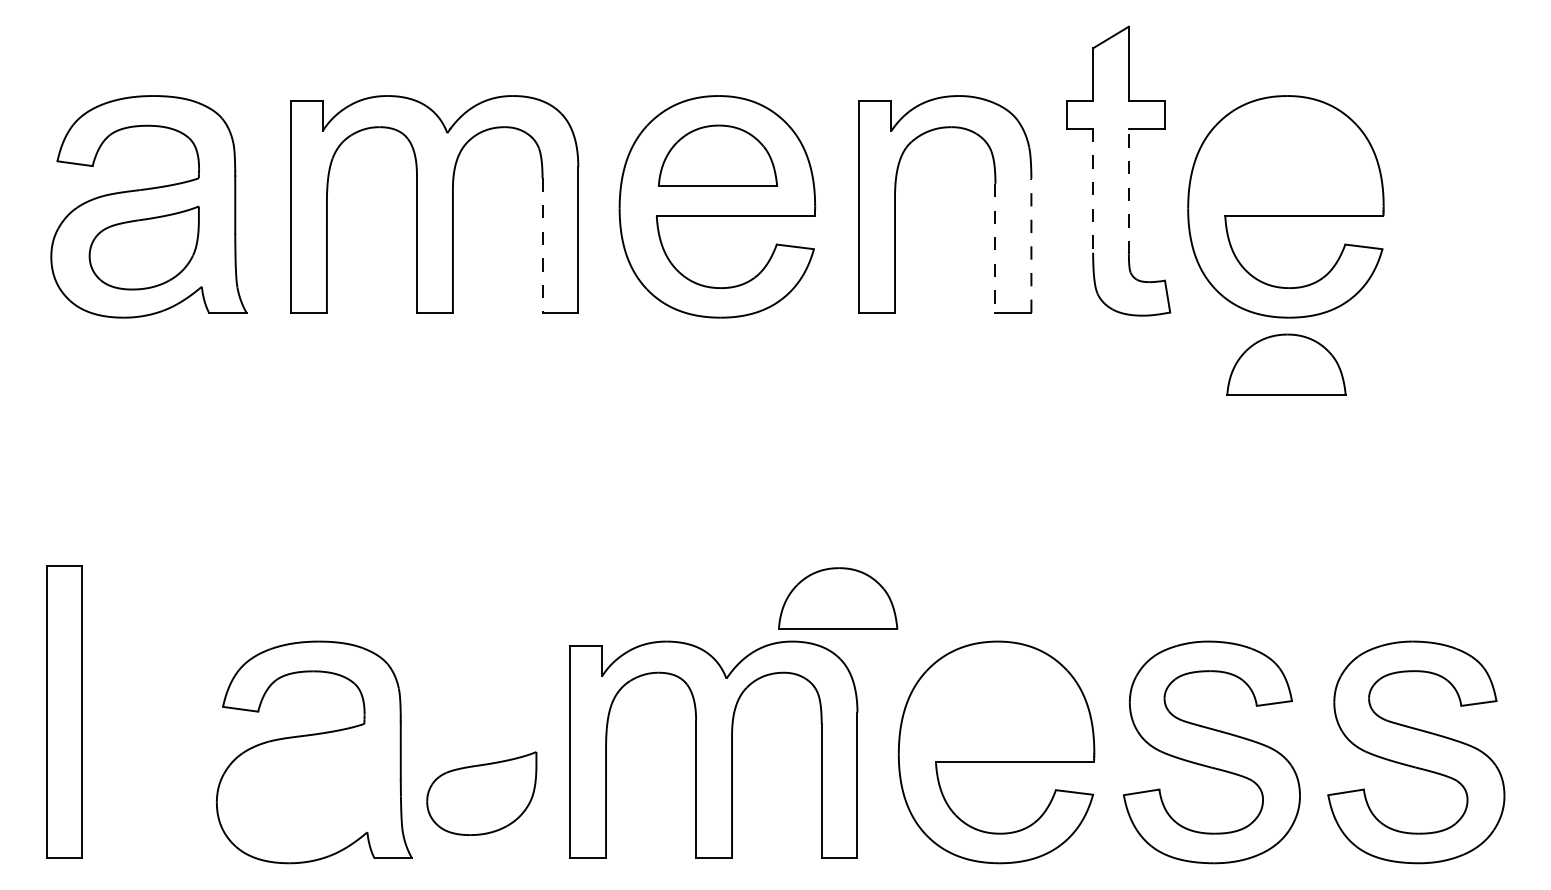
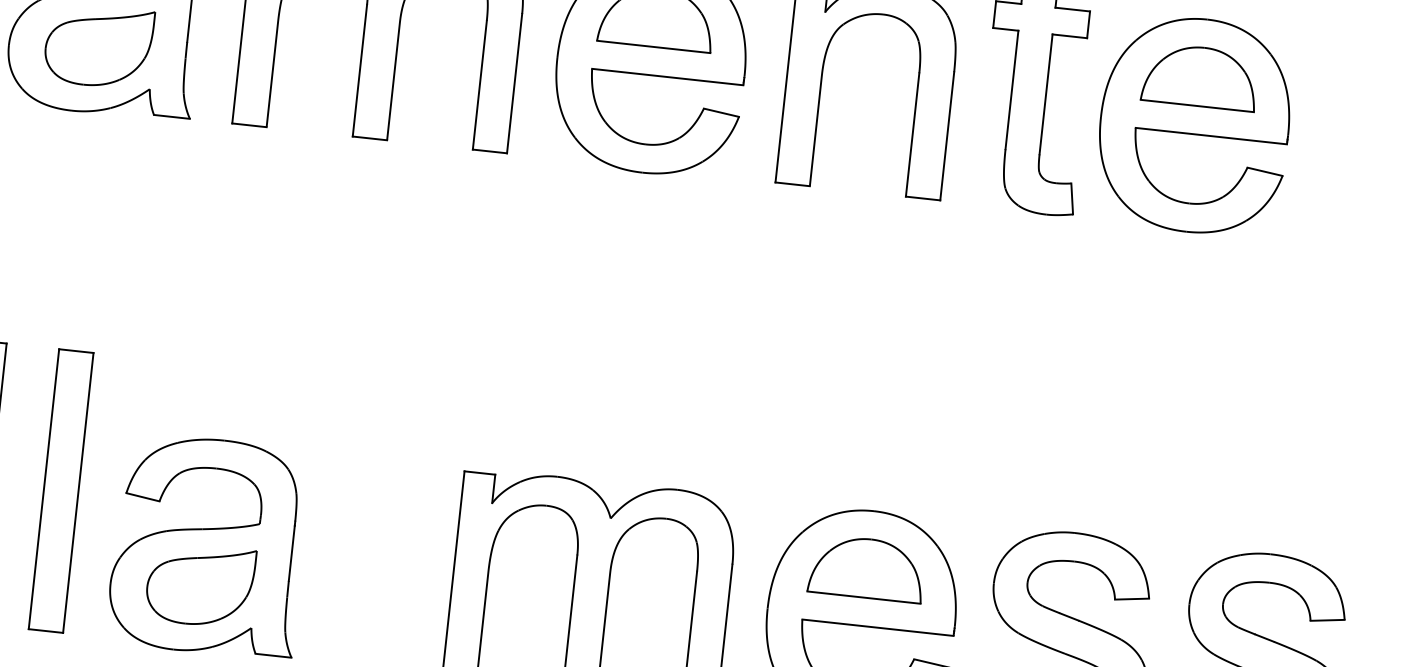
line: (1093, 190) -> (1012, 89), dashed -> solid
line: (1128, 191) -> (1045, 94), dashed -> solid
line: (1031, 245) -> (947, 135), dashed -> solid
line: (542, 246) -> (479, 86), dashed -> solid
line: (995, 248) -> (912, 135), dashed -> solid
part: (1286, 364) -> (1200, 76), moved
part: (838, 598) -> (867, 568), moved
part: (154, 711) -> (60, 490), added
part: (481, 793) -> (200, 584), moved

